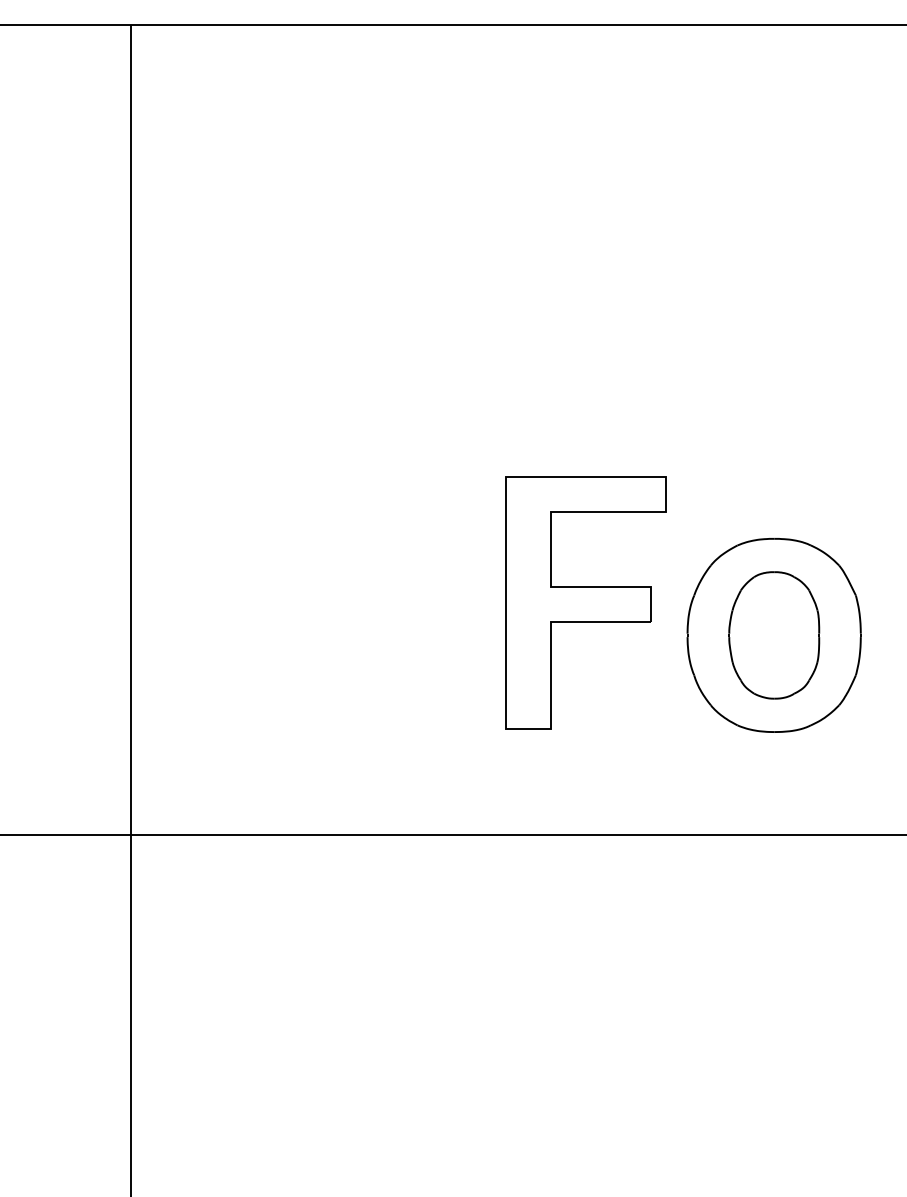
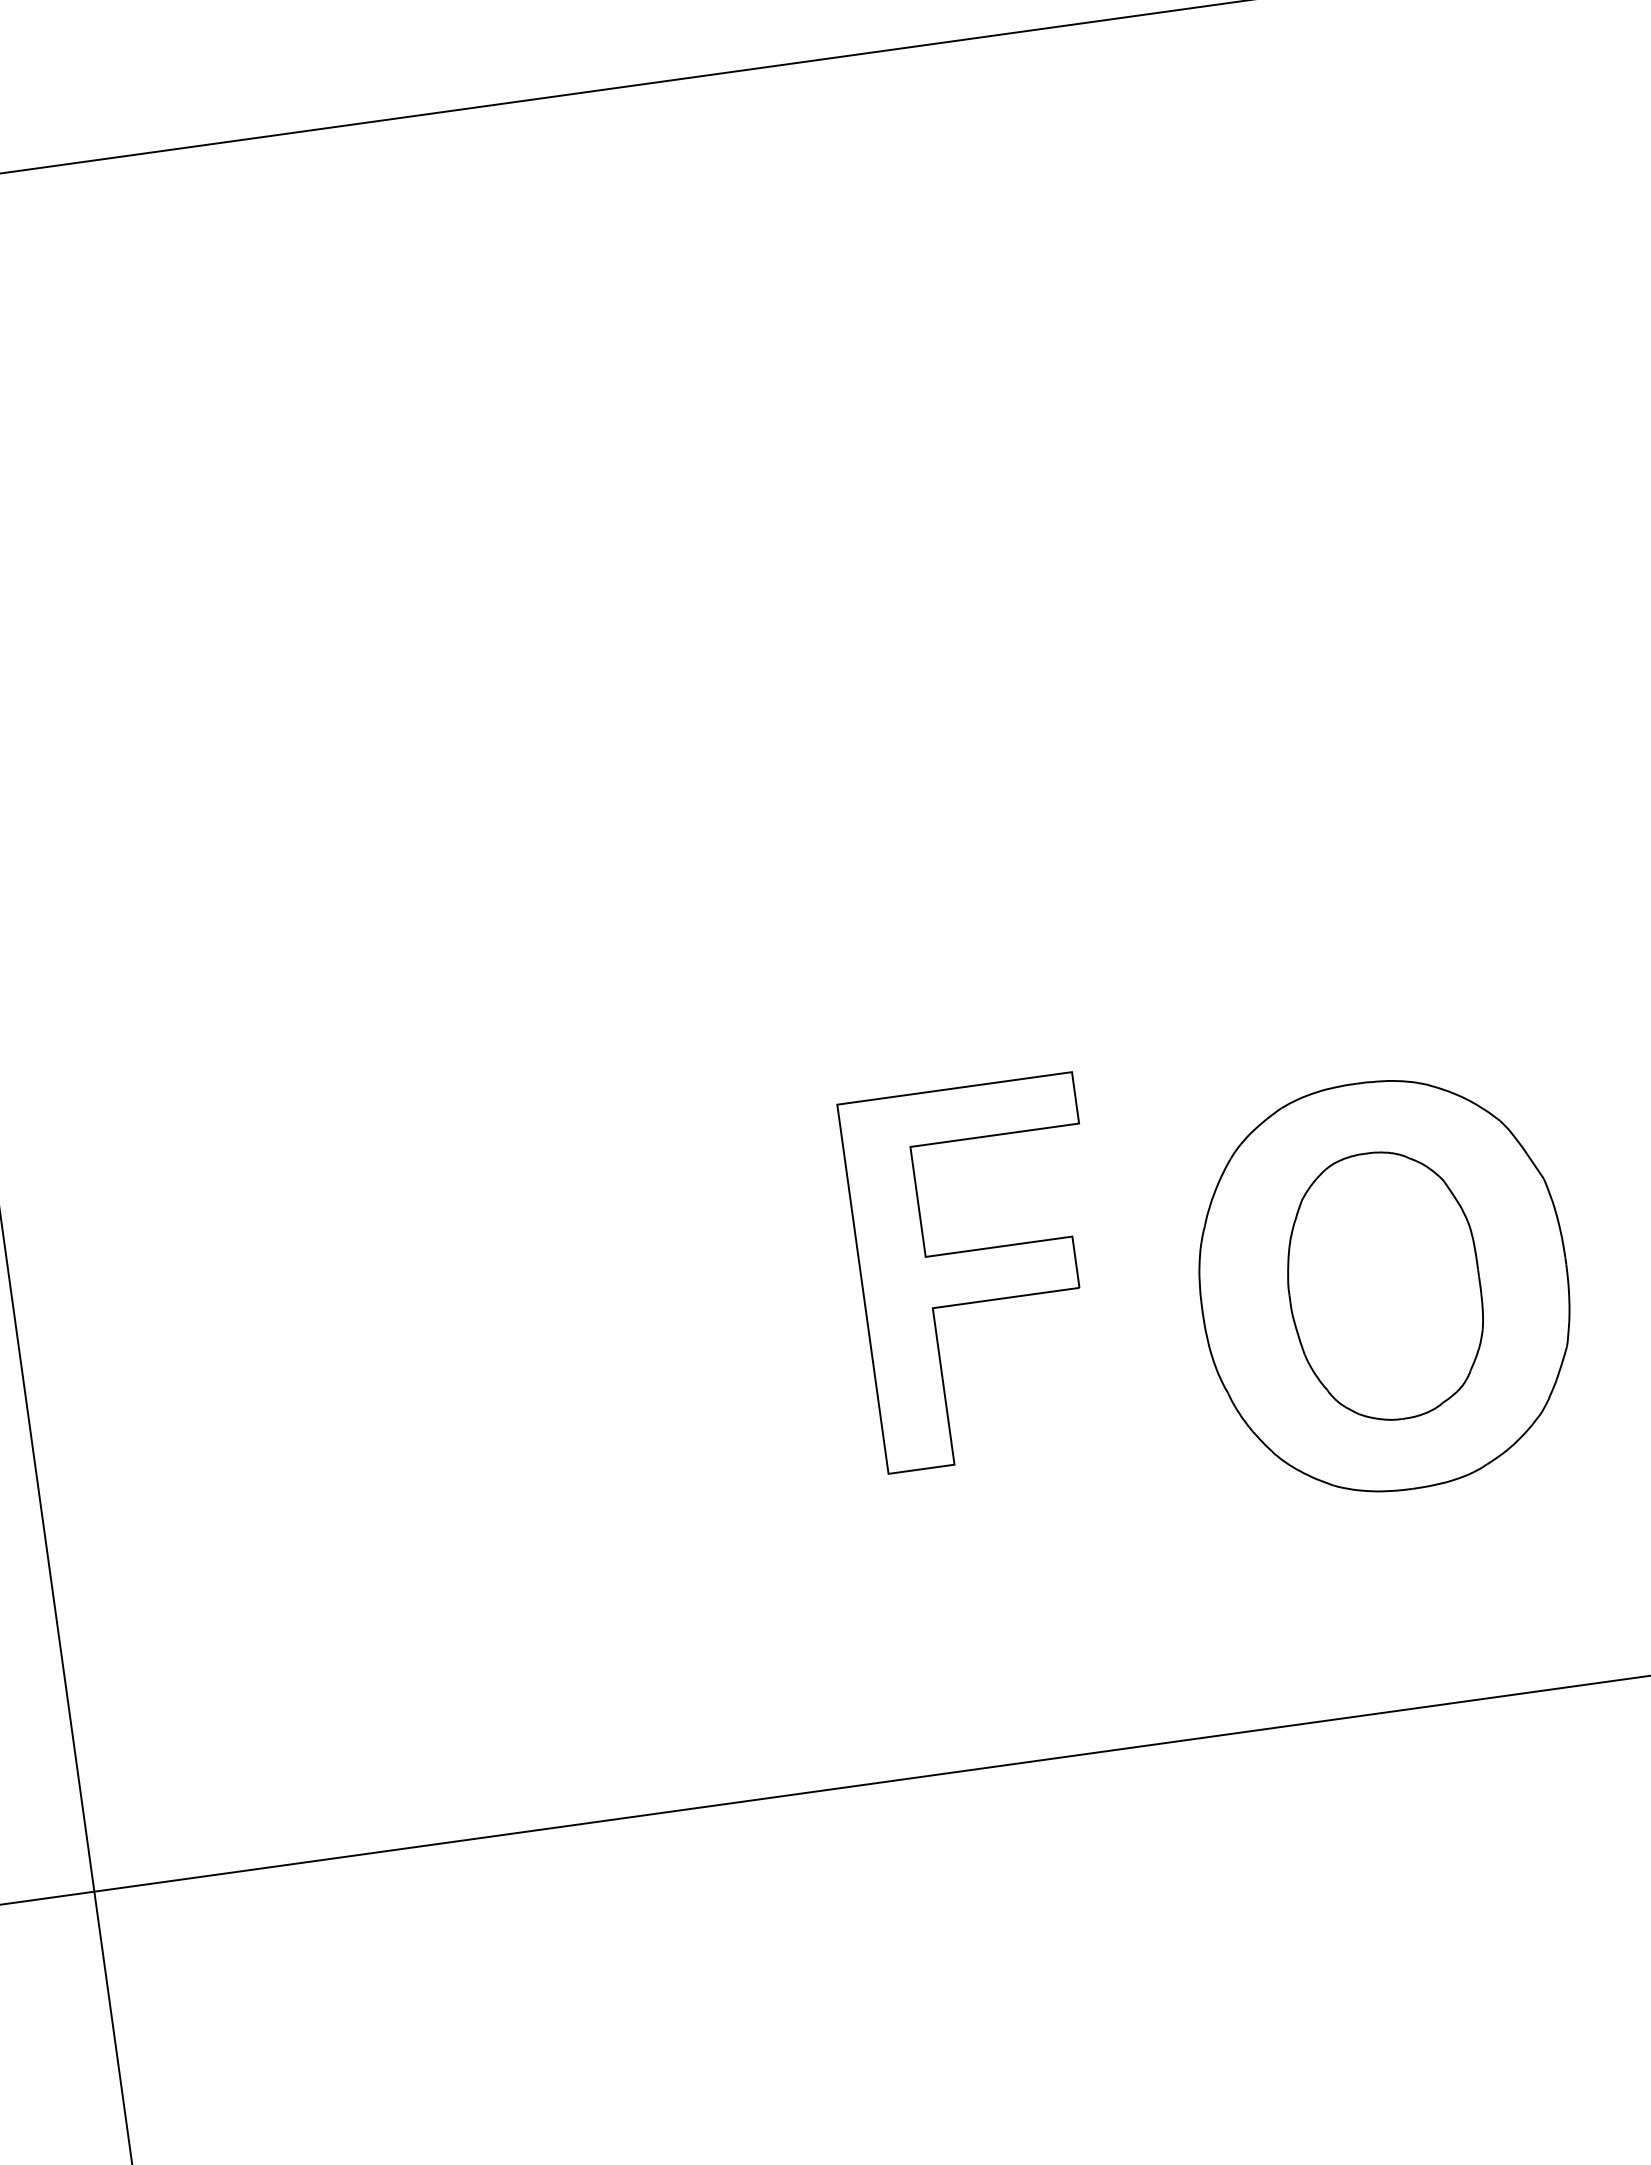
part: (585, 602) -> (979, 1272), size x0.7

